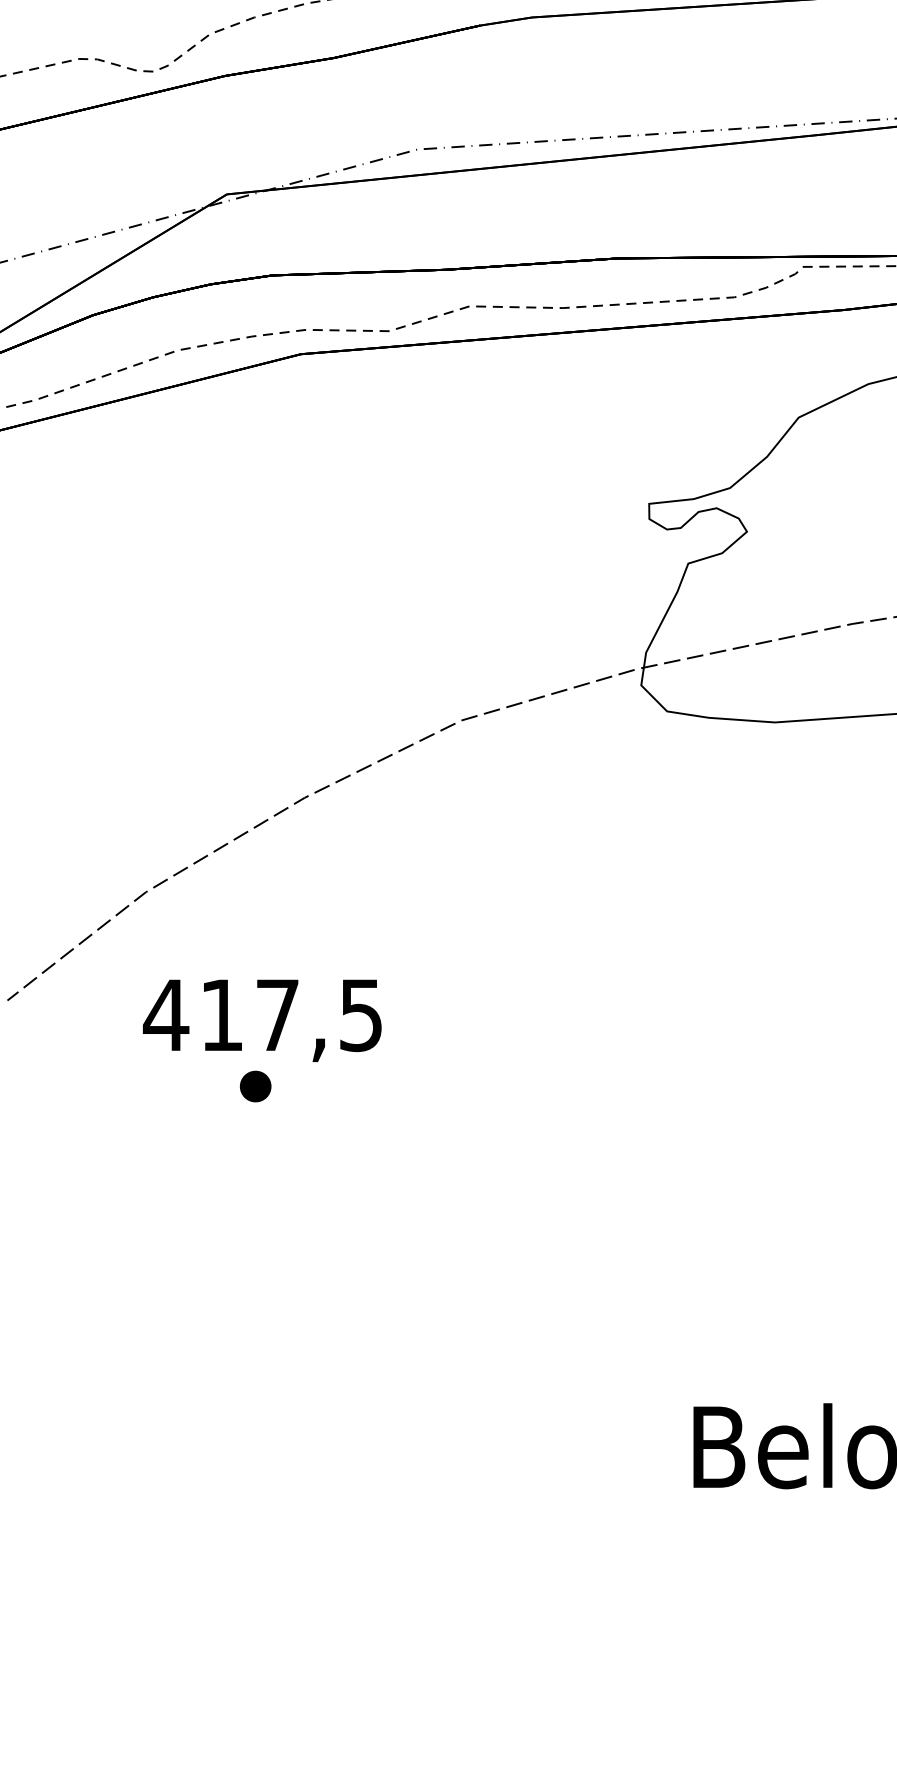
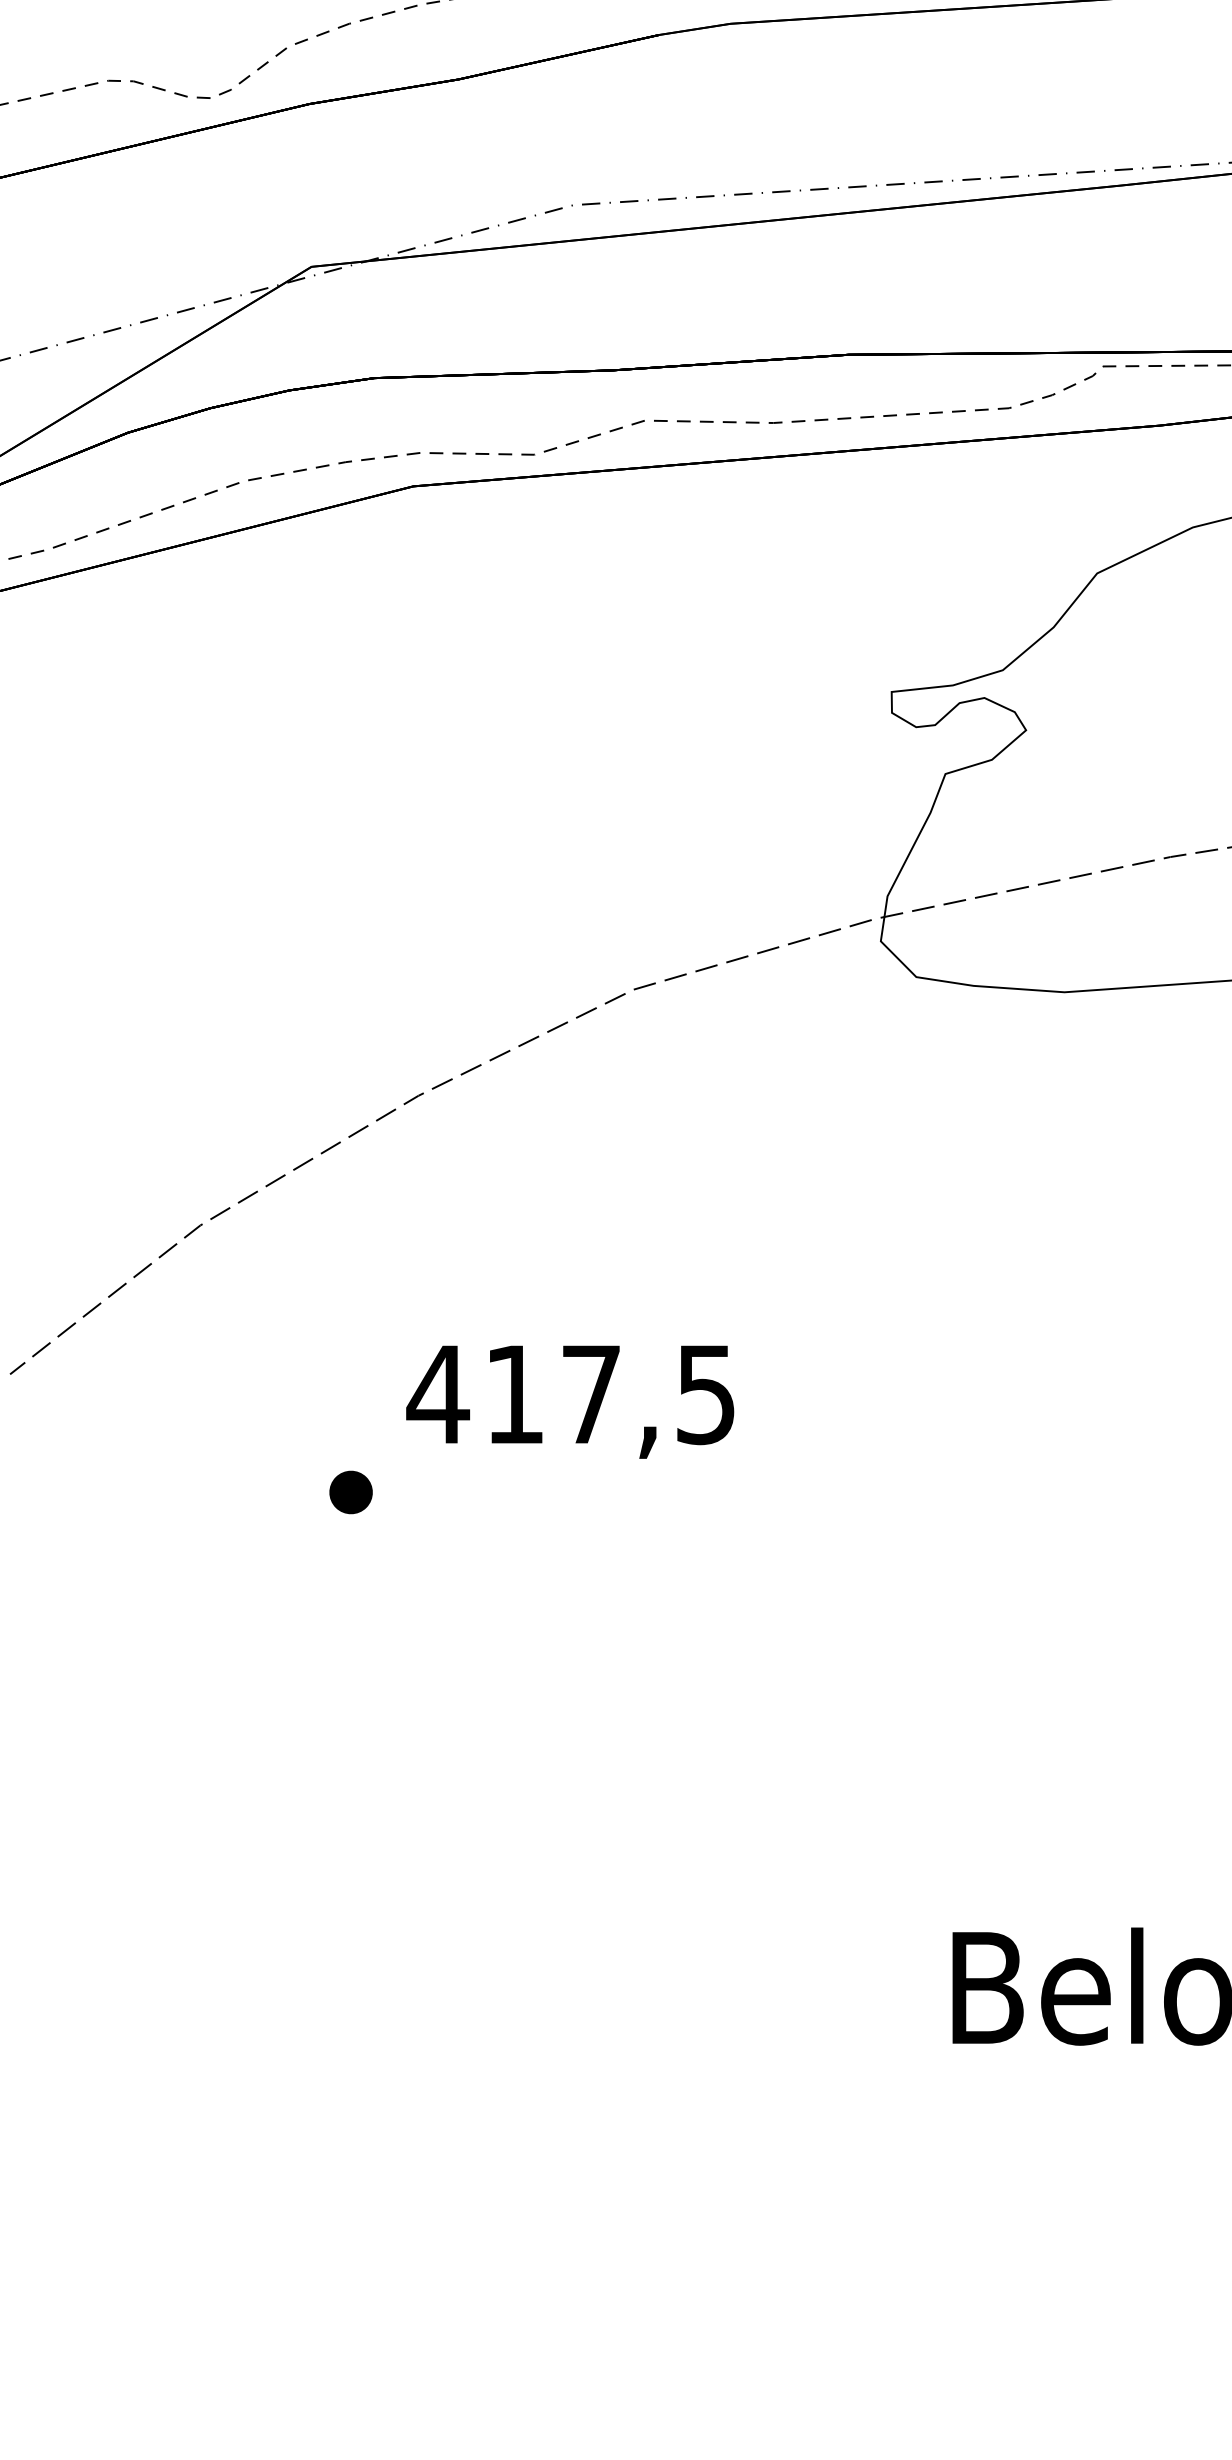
text: (262, 1020) -> (570, 1401), moved

